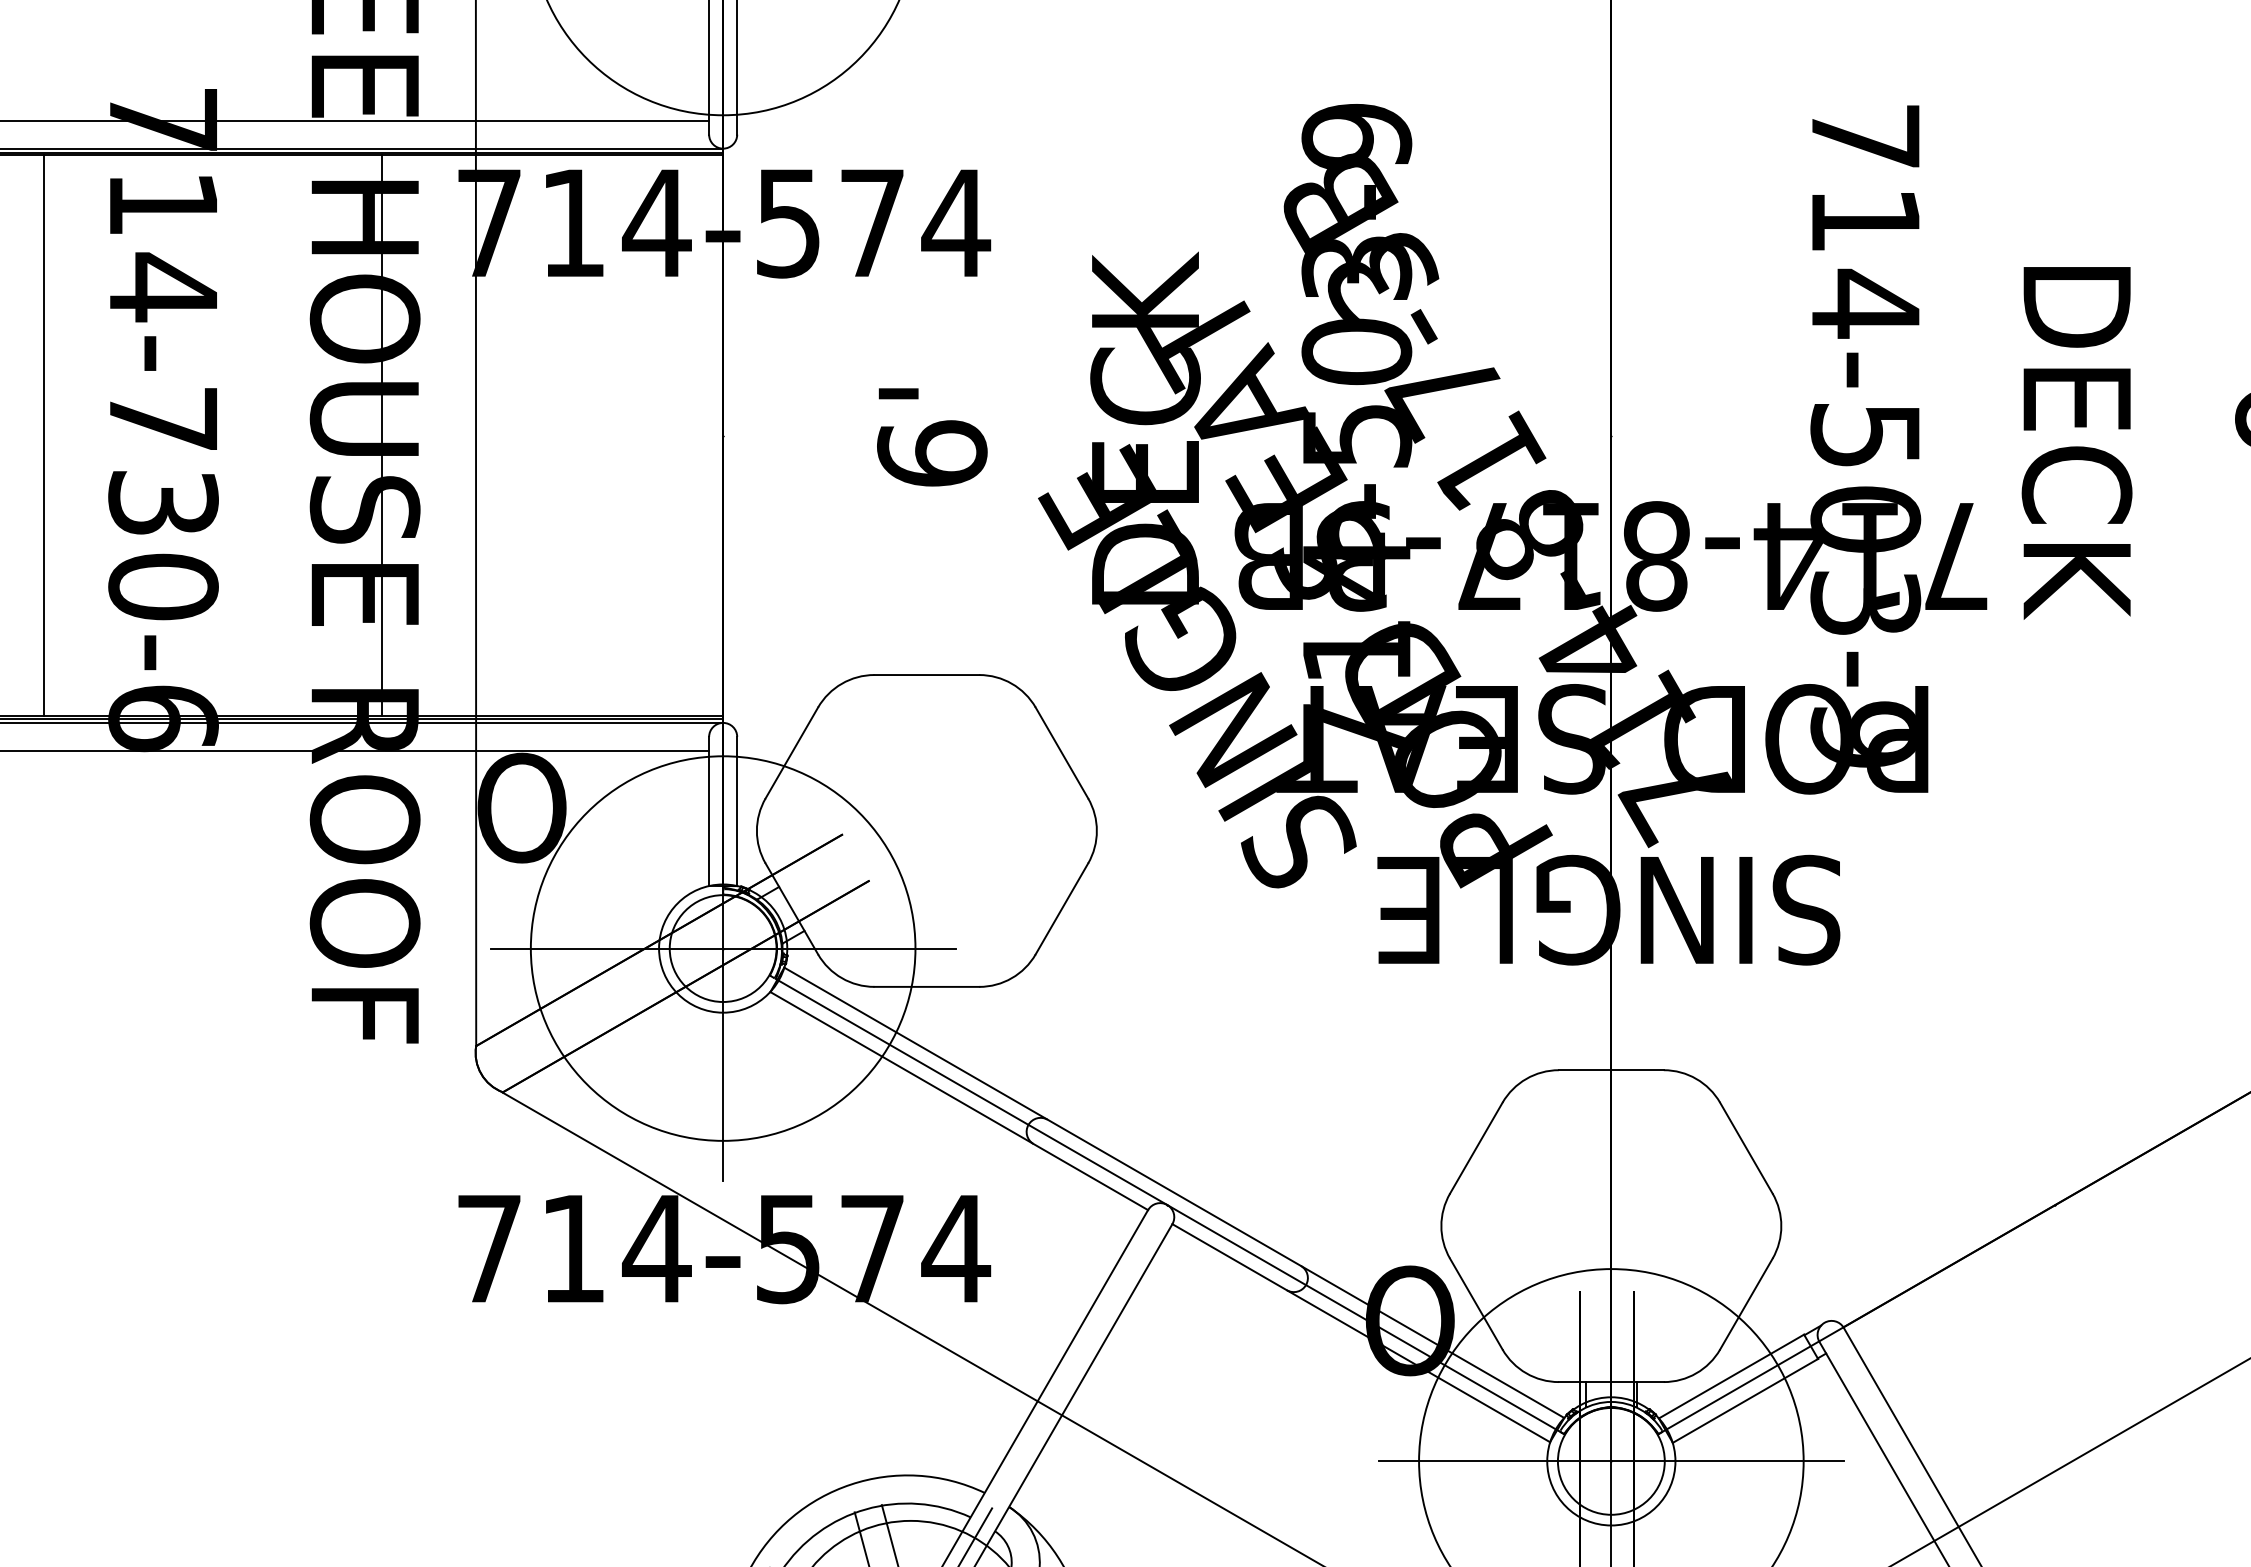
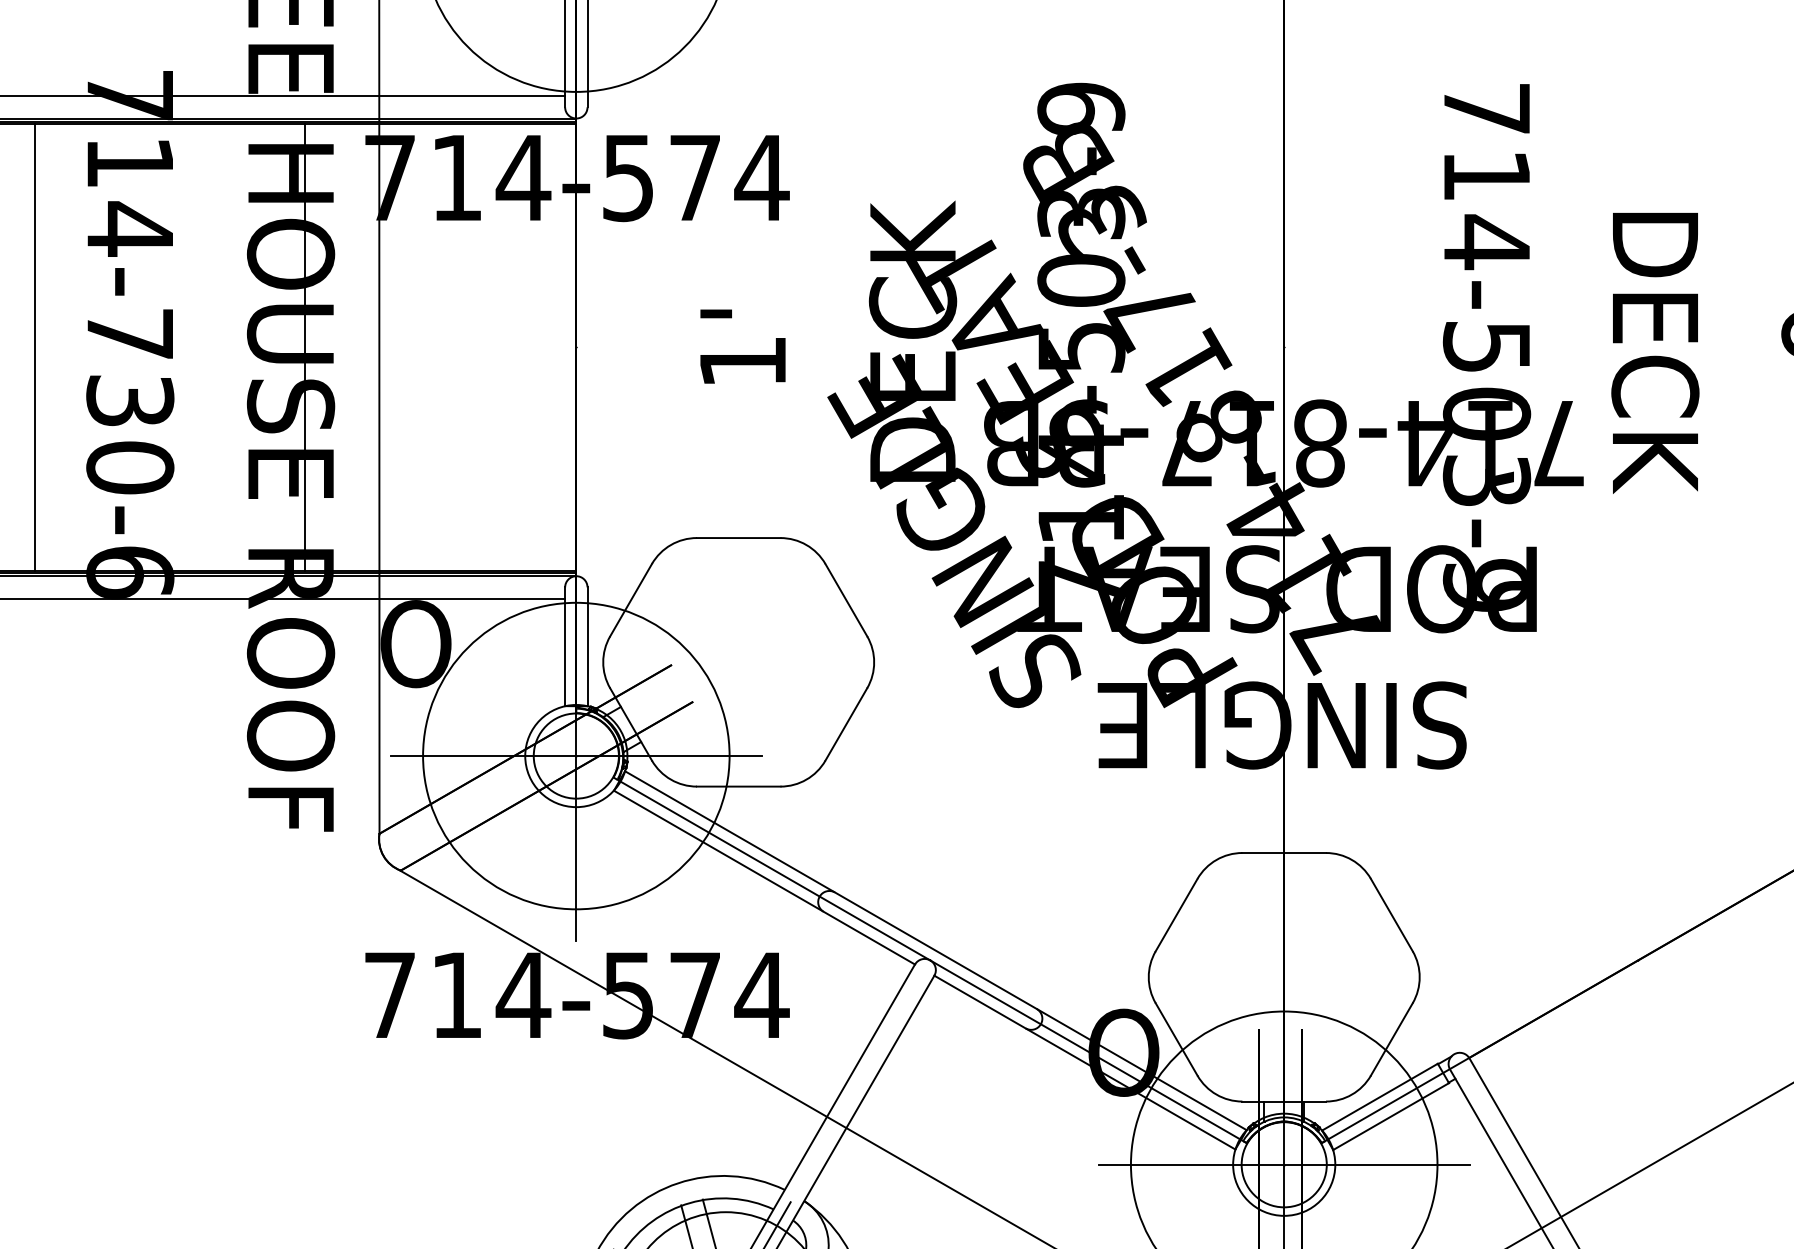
text: (932, 453) -> (743, 361), 6' -> 1'

